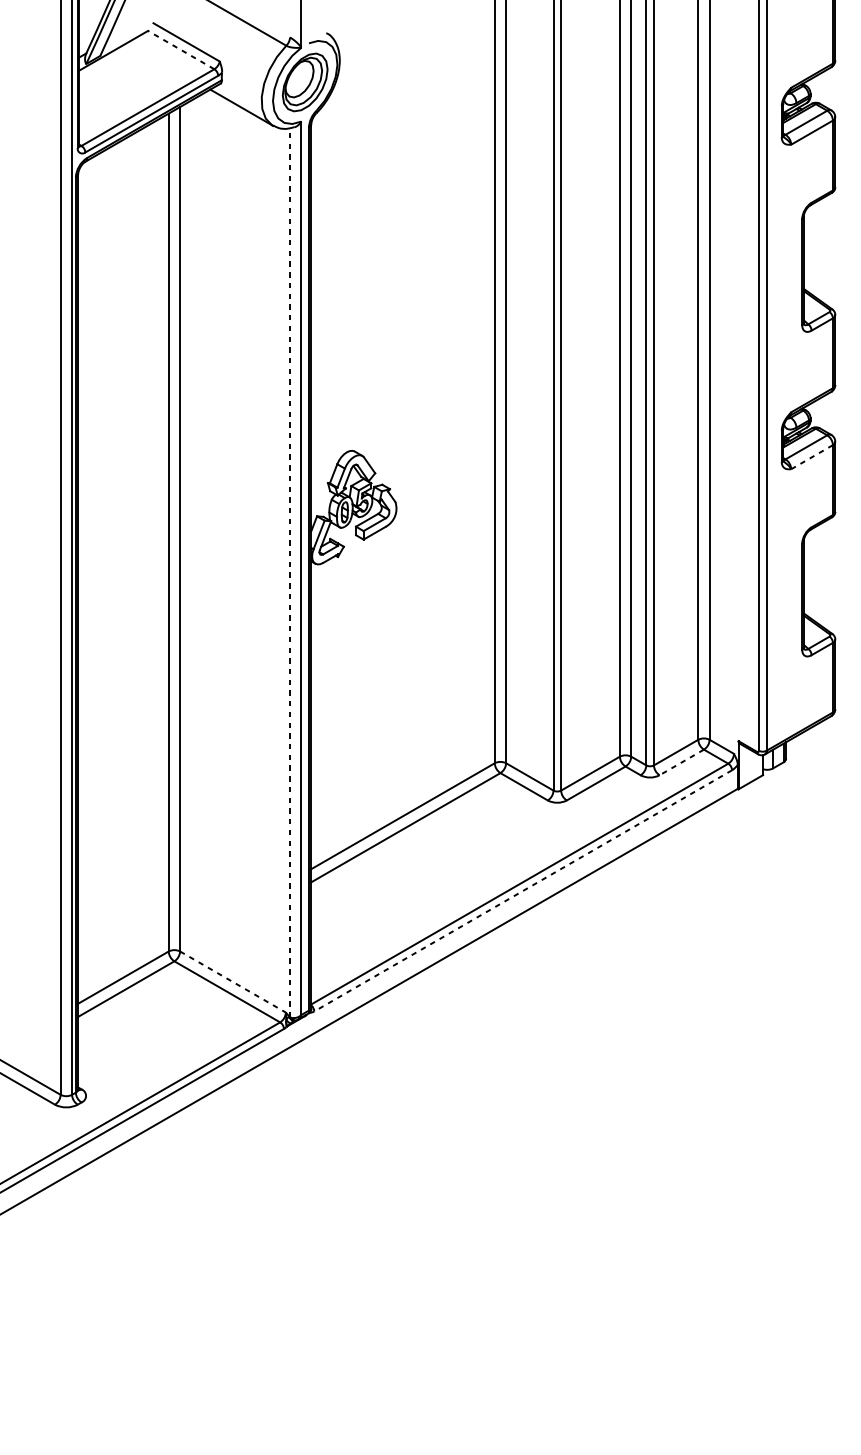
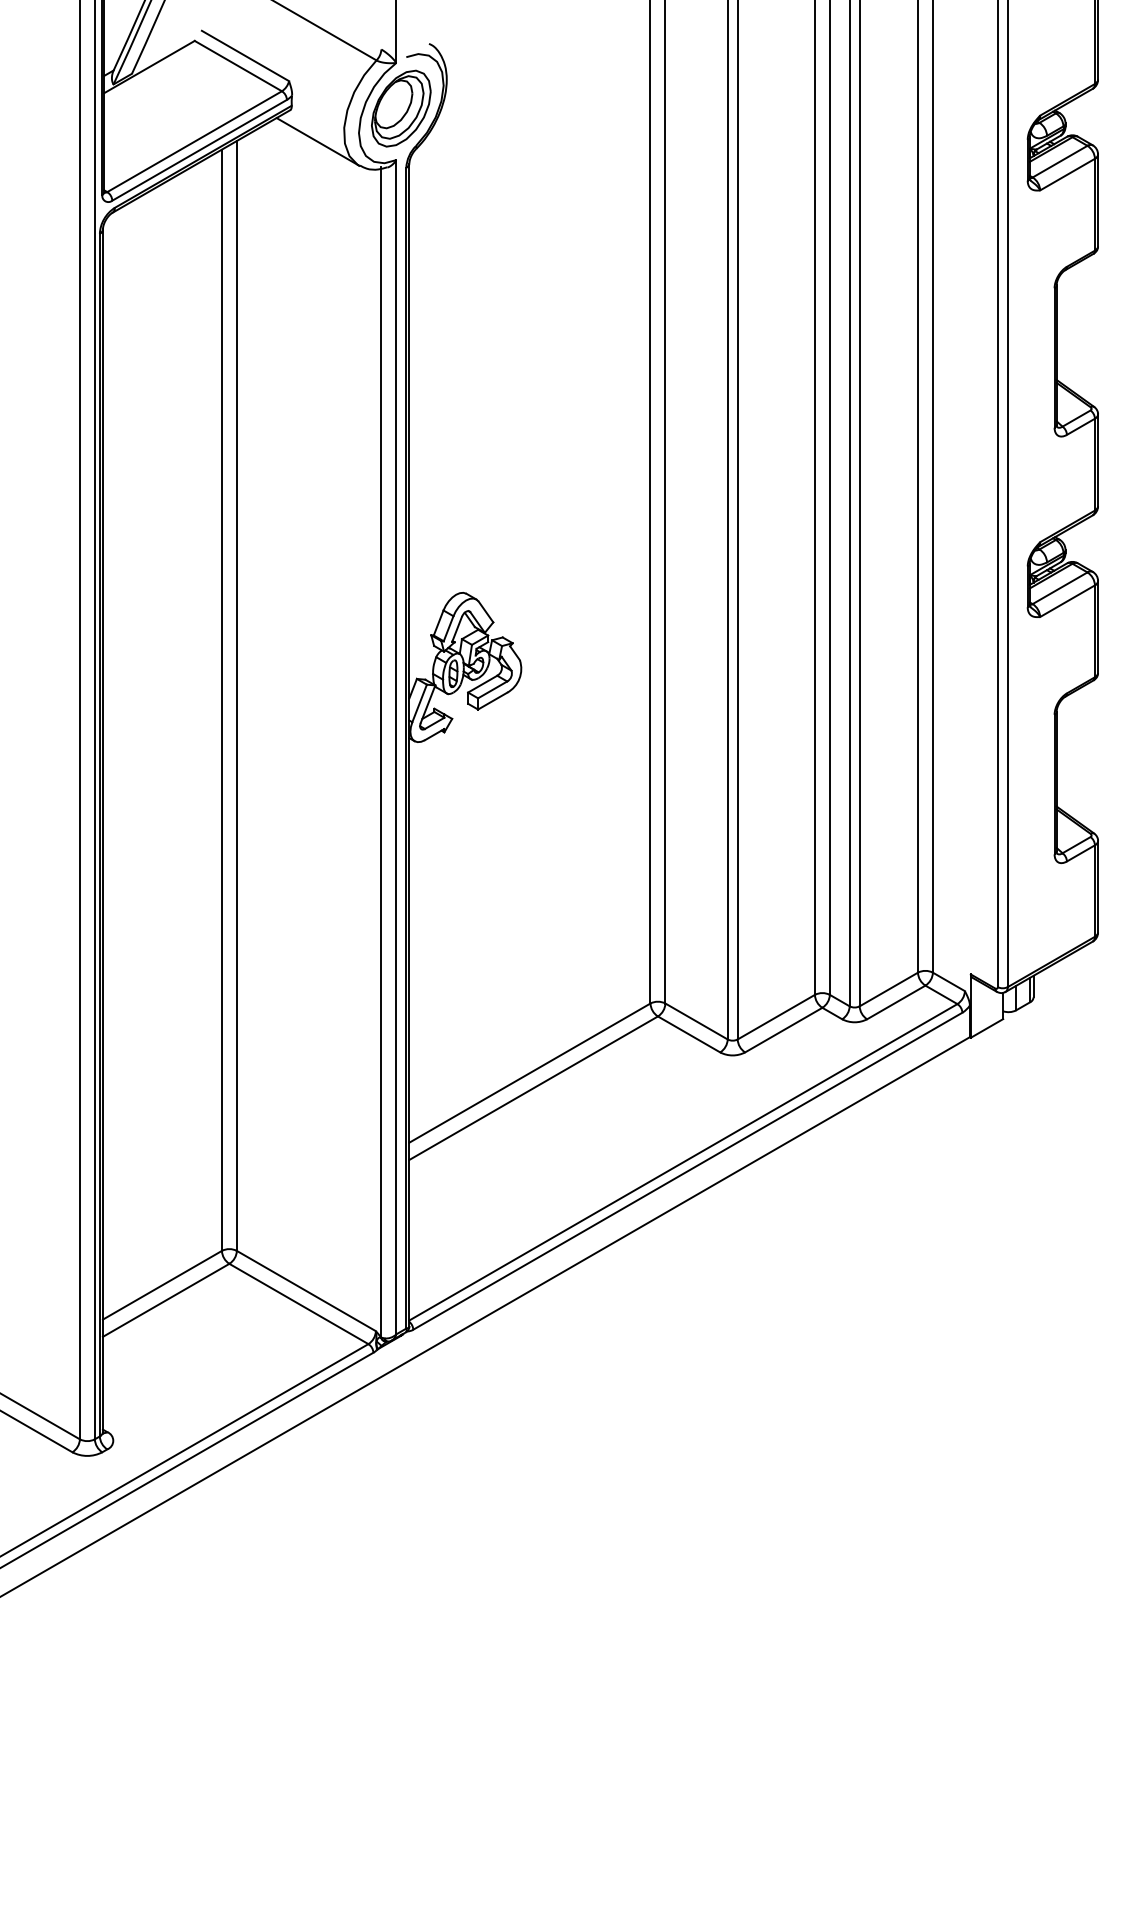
line: (180, 49) -> (237, 65), dashed -> solid
line: (812, 457) -> (1067, 601), dashed -> solid
line: (290, 571) -> (381, 751), dashed -> solid
line: (681, 762) -> (896, 1002), dashed -> solid
line: (522, 891) -> (687, 1171), dashed -> solid
line: (233, 982) -> (306, 1291), dashed -> solid

